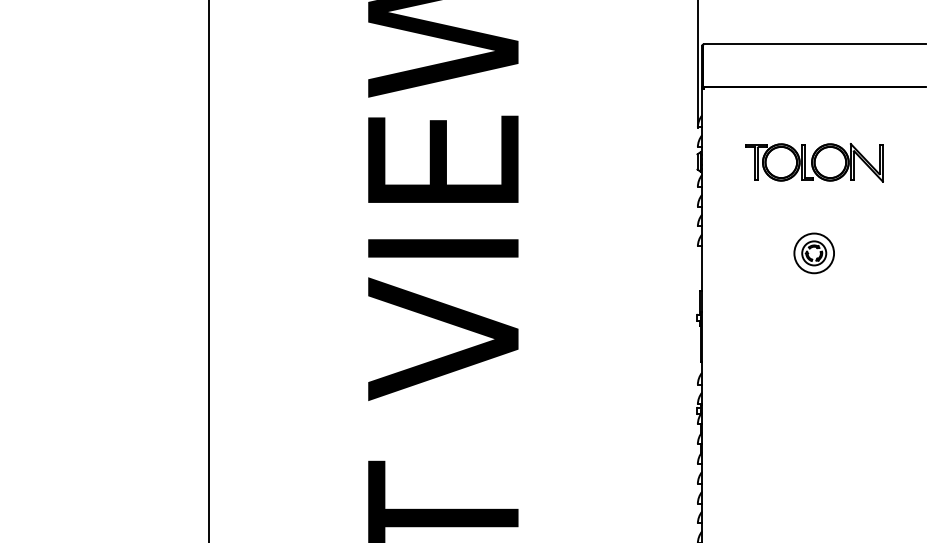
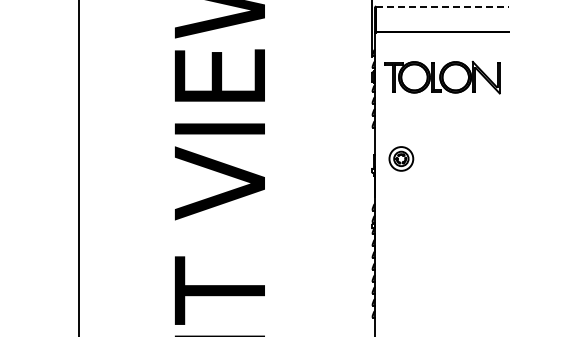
line: (814, 44) -> (442, 6), solid -> dashed
part: (814, 162) -> (442, 77), size x1.4
part: (814, 252) -> (401, 158), moved

